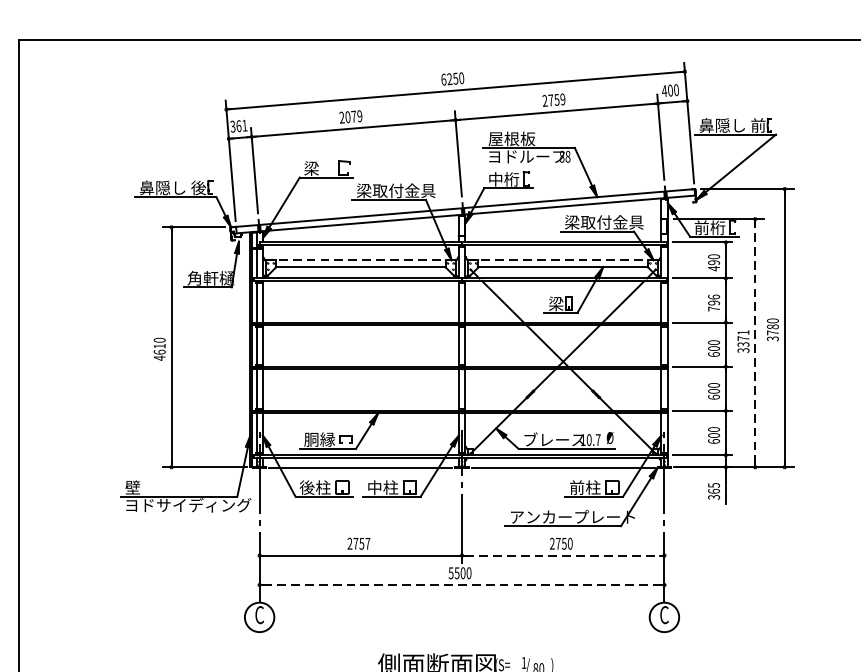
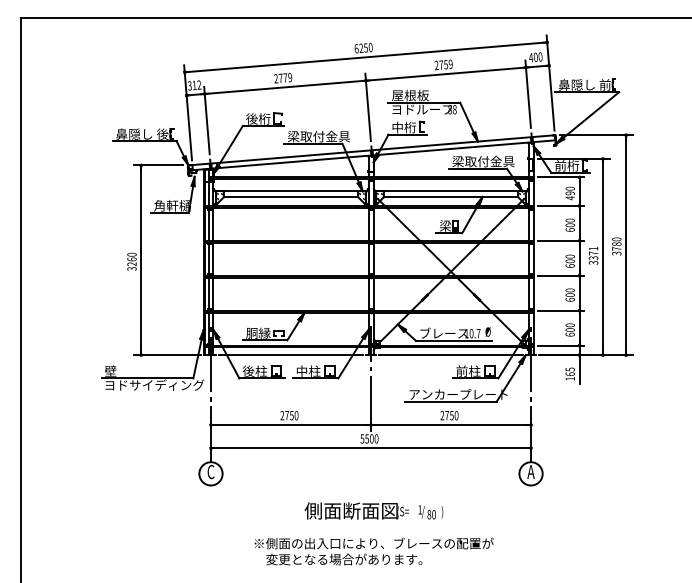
text: (347, 117) -> (280, 78), 2079 -> 2779
text: (241, 126) -> (196, 85), 361 -> 312
text: (319, 167) -> (258, 118), 梁 -> 後桁
line: (361, 260) -> (291, 191), dashed -> solid
line: (563, 260) -> (451, 191), dashed -> solid
text: (713, 302) -> (569, 224), 796 -> 600
line: (754, 343) -> (602, 257), dashed -> solid
text: (159, 351) -> (131, 263), 4610 -> 3260
text: (713, 496) -> (569, 378), 365 -> 165
text: (367, 543) -> (296, 415), 2757 -> 2750
line: (563, 554) -> (451, 424), dashed -> solid
line: (462, 585) -> (371, 448), dashed -> solid
text: (663, 614) -> (530, 471), C -> A

